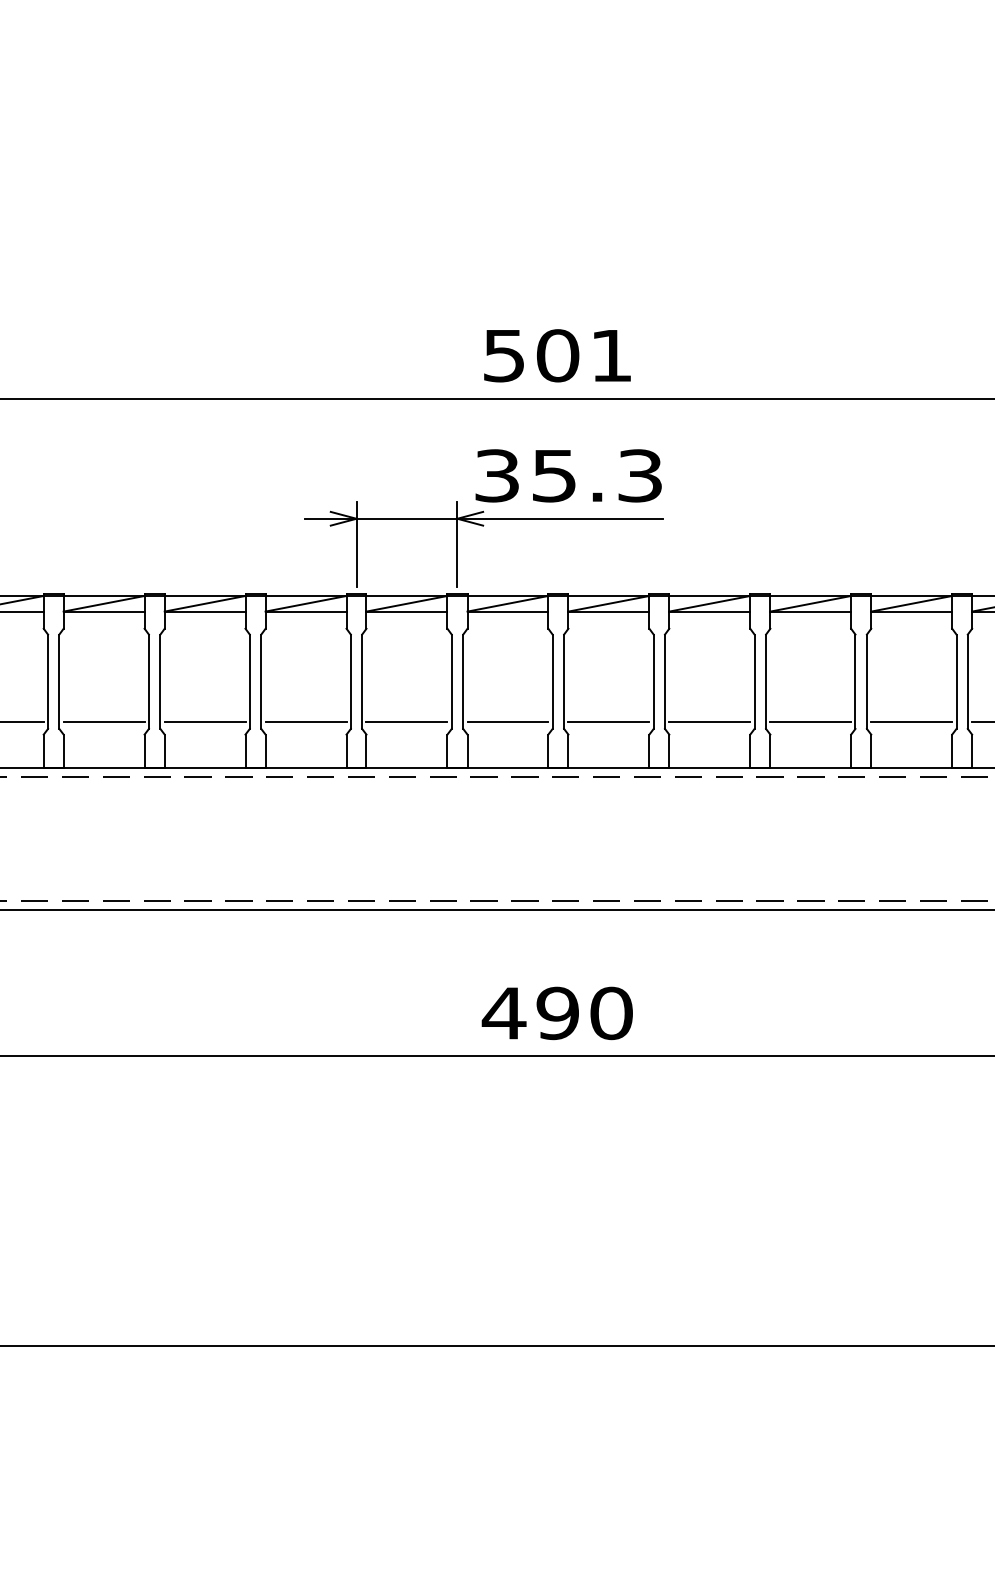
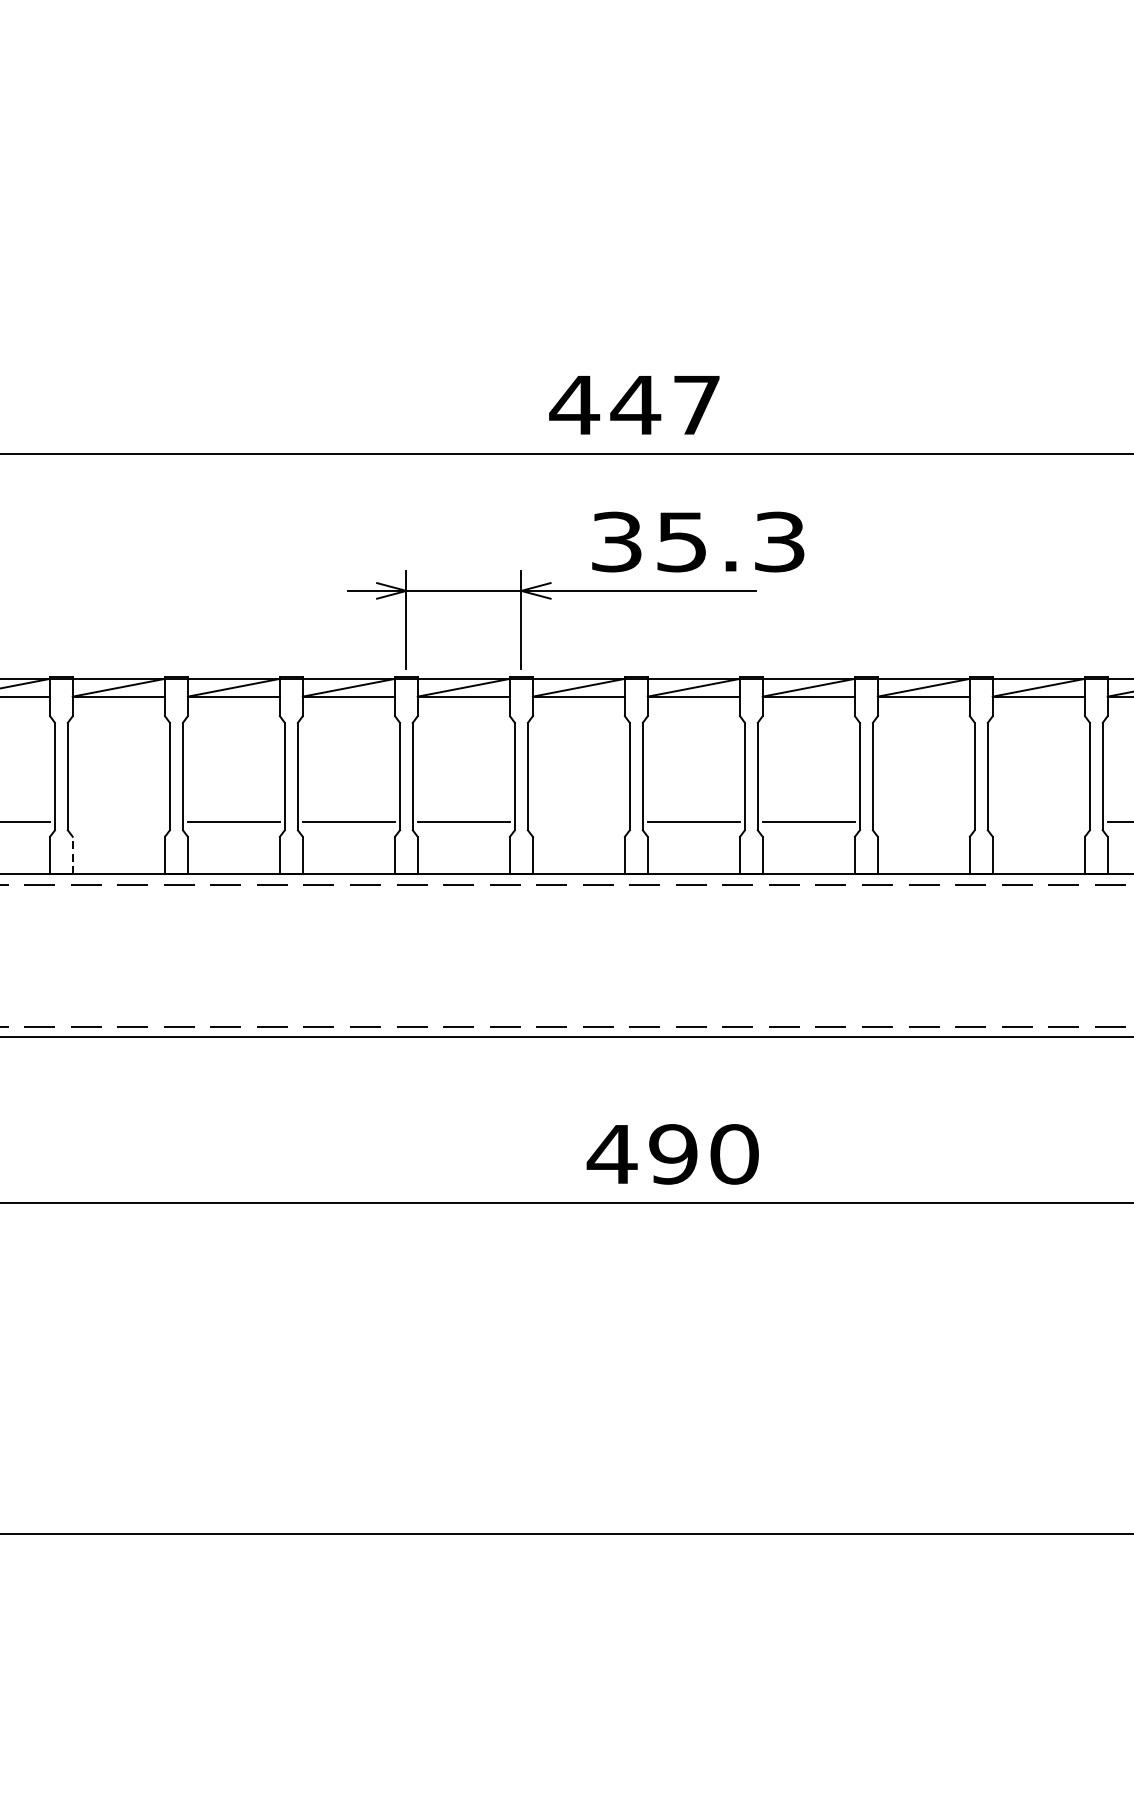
text: (556, 355) -> (634, 404), 501 -> 447
text: (568, 475) -> (698, 541), moved
line: (103, 721) -> (118, 821), removed
line: (507, 721) -> (578, 821), removed
line: (810, 721) -> (923, 821), removed
line: (911, 721) -> (1038, 821), removed
line: (63, 750) -> (72, 854), solid -> dashed
text: (556, 1013) -> (671, 1154), moved

